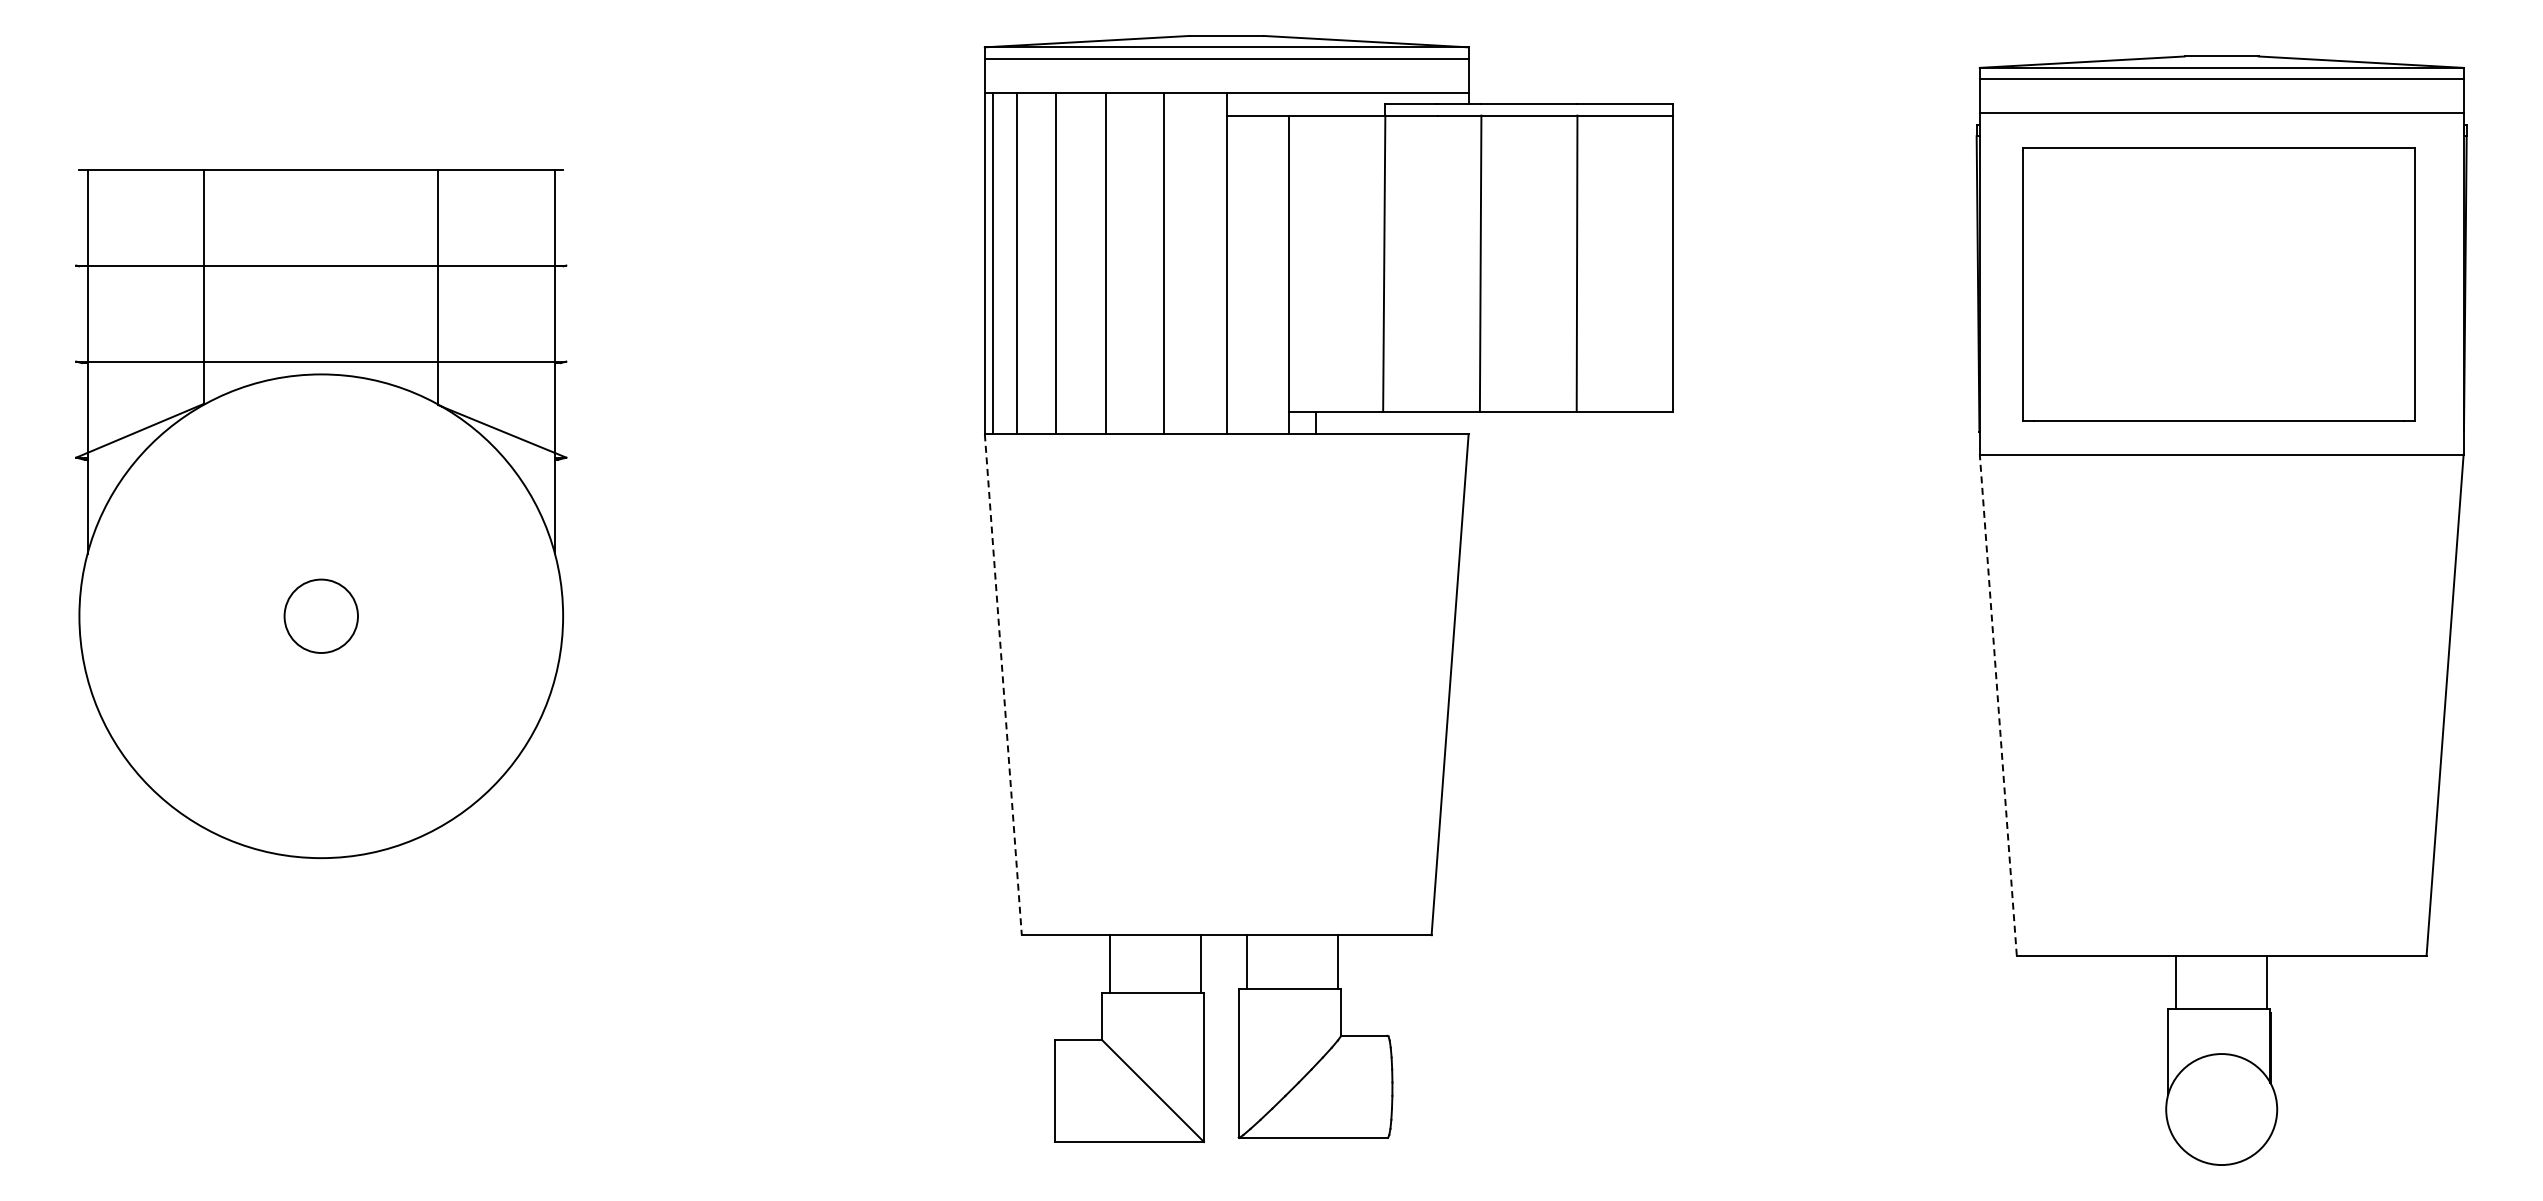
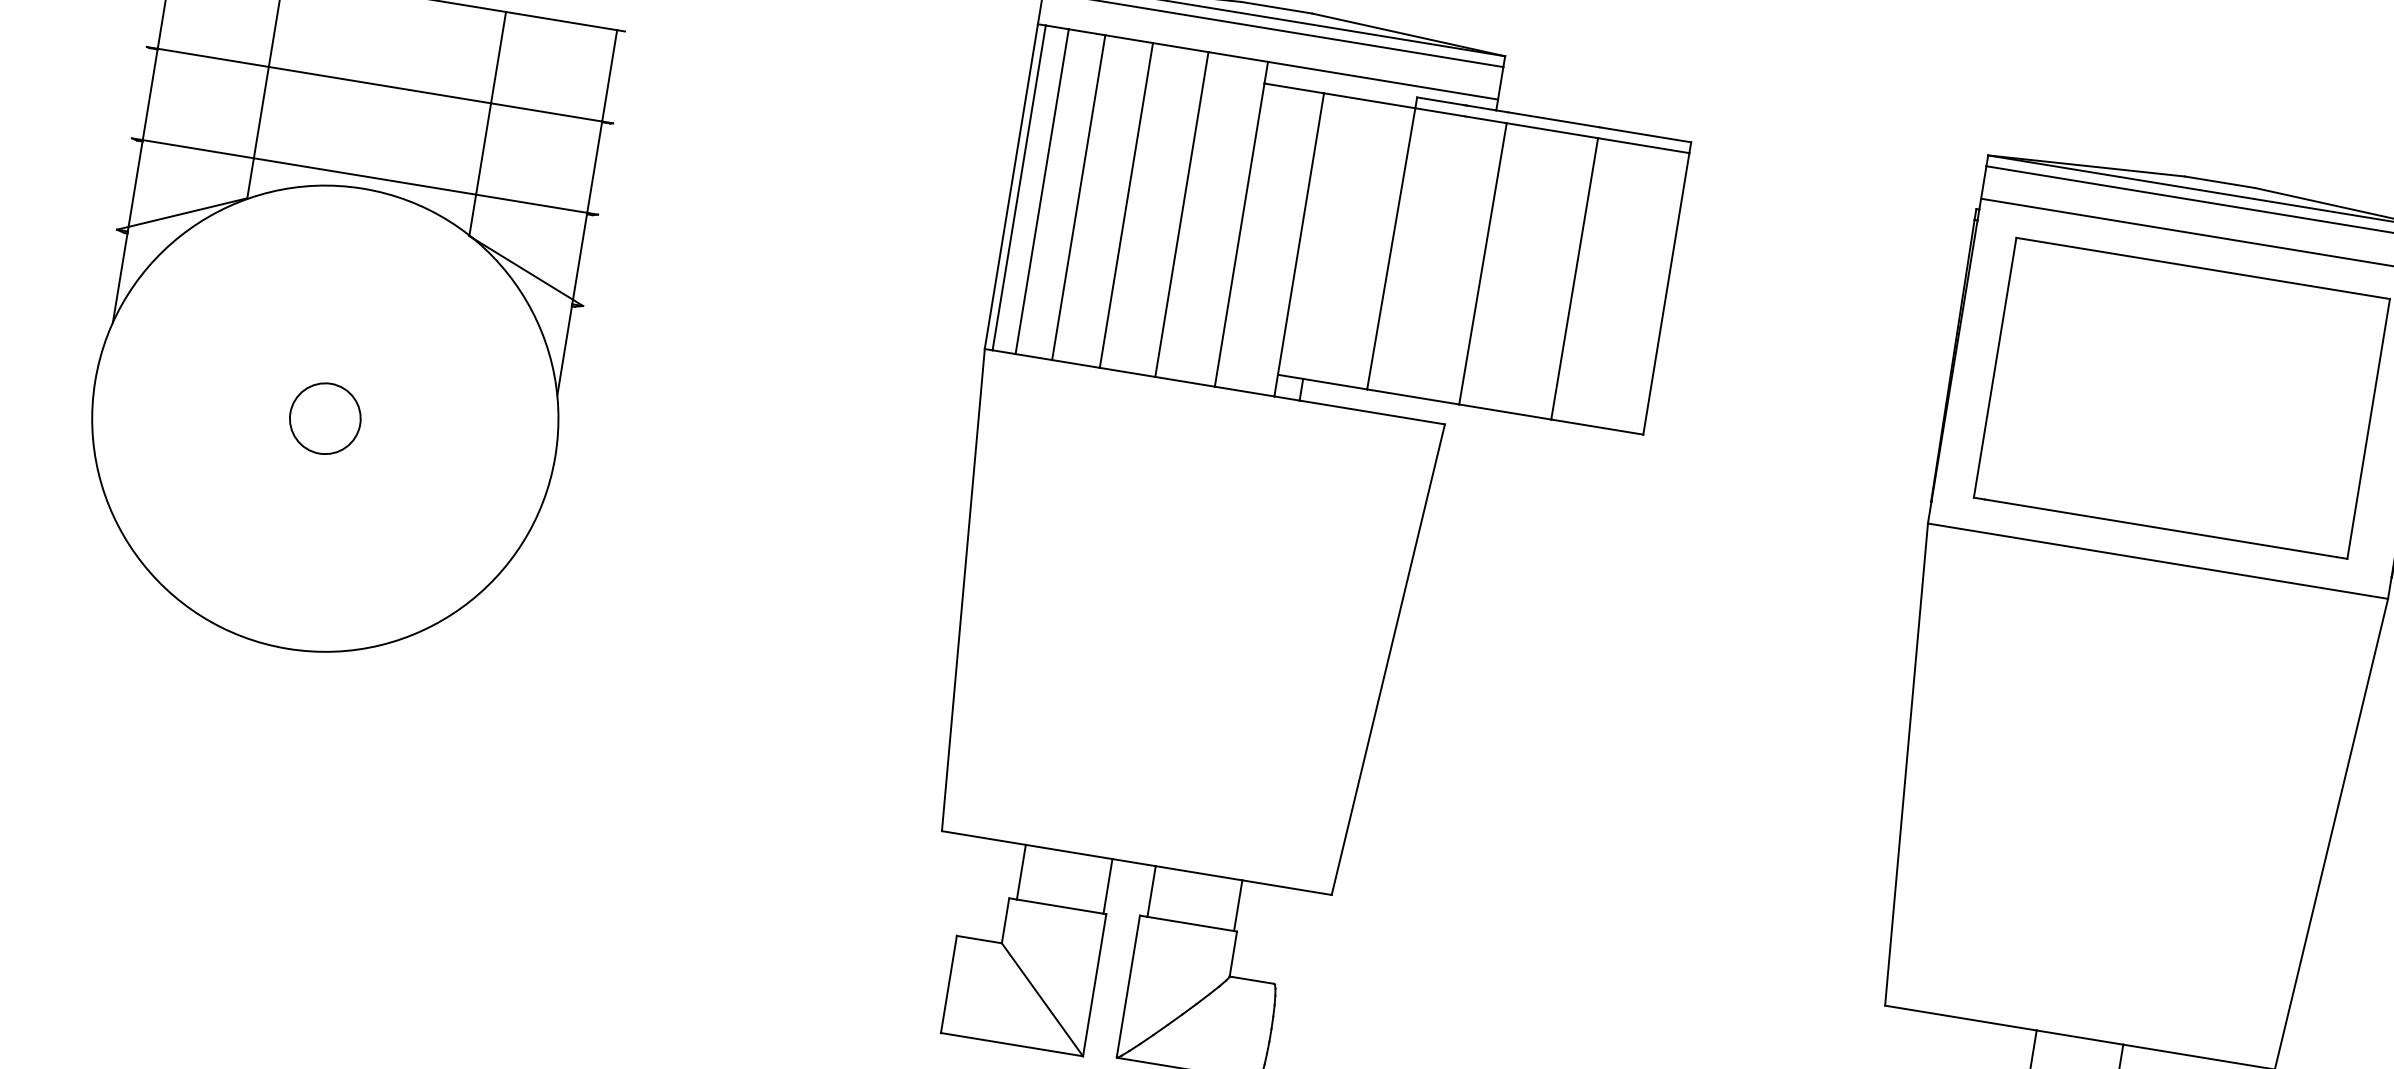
line: (1003, 685) -> (963, 590), dashed -> solid
line: (1998, 704) -> (1906, 763), dashed -> solid

